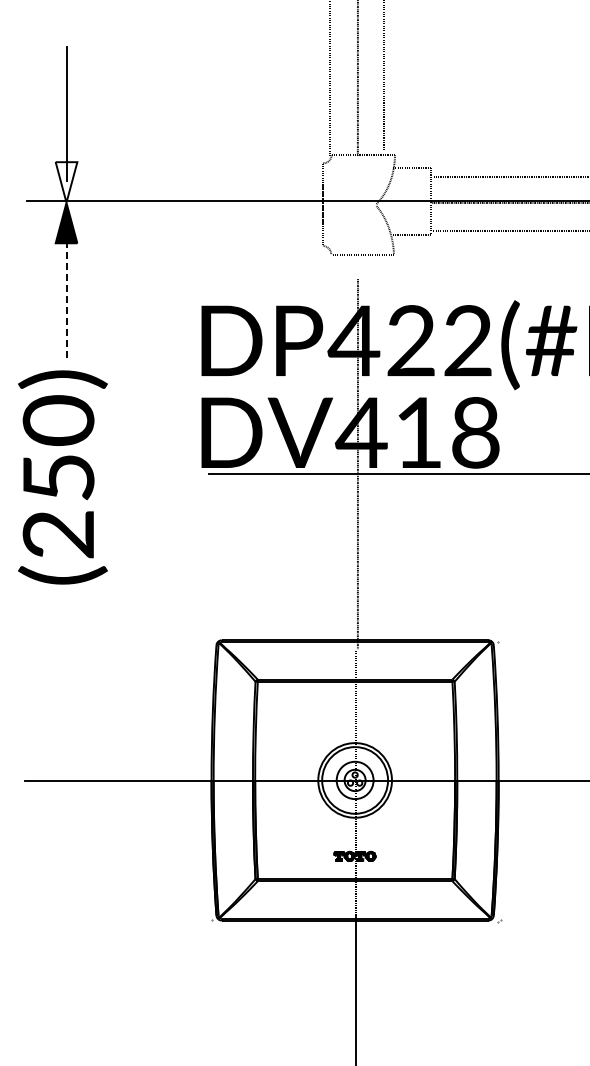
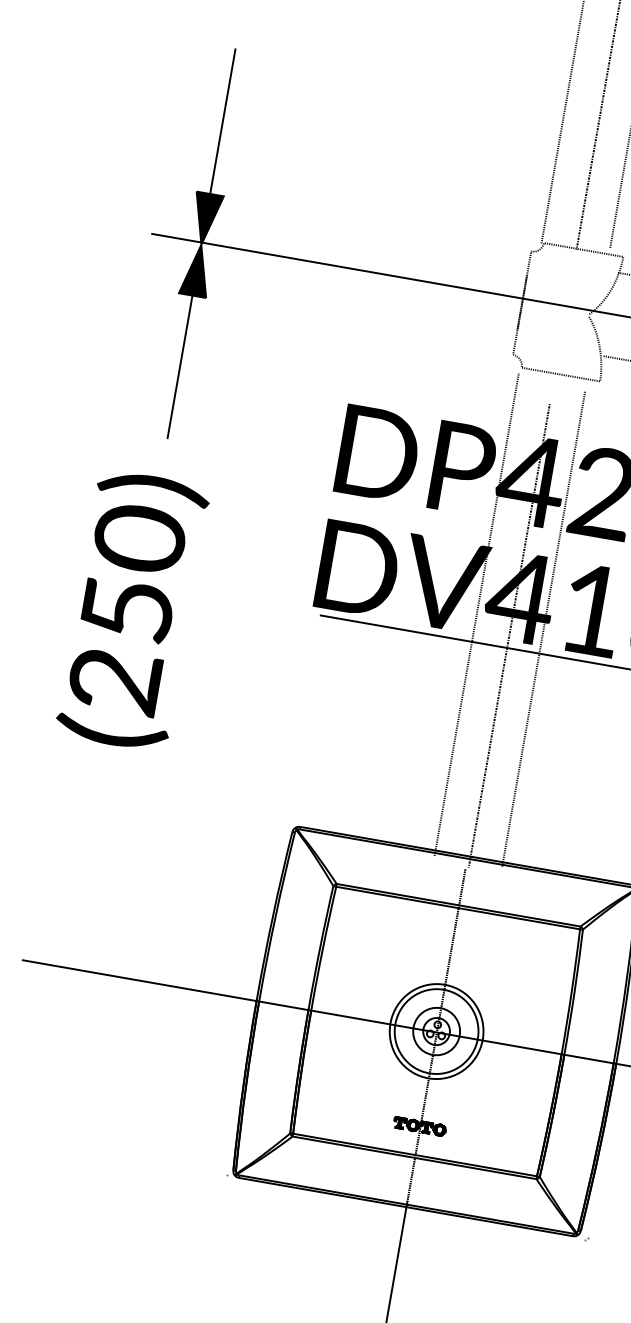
fill: (66, 182) -> (205, 219), added
line: (66, 293) -> (181, 358), dashed -> solid
line: (329, 451) -> (476, 613), added
line: (383, 454) -> (543, 629), added
text: (62, 477) -> (132, 610), moved

